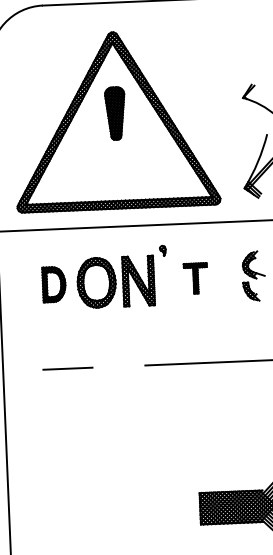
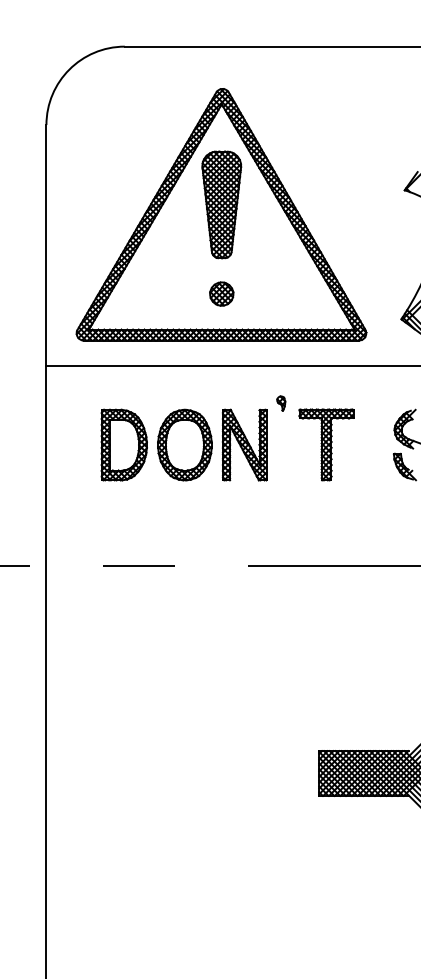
part: (115, 113) -> (221, 204), size x1.43
part: (117, 175) -> (221, 293), added
part: (195, 278) -> (326, 444), size x1.67
part: (53, 284) -> (123, 444), size x1.43

